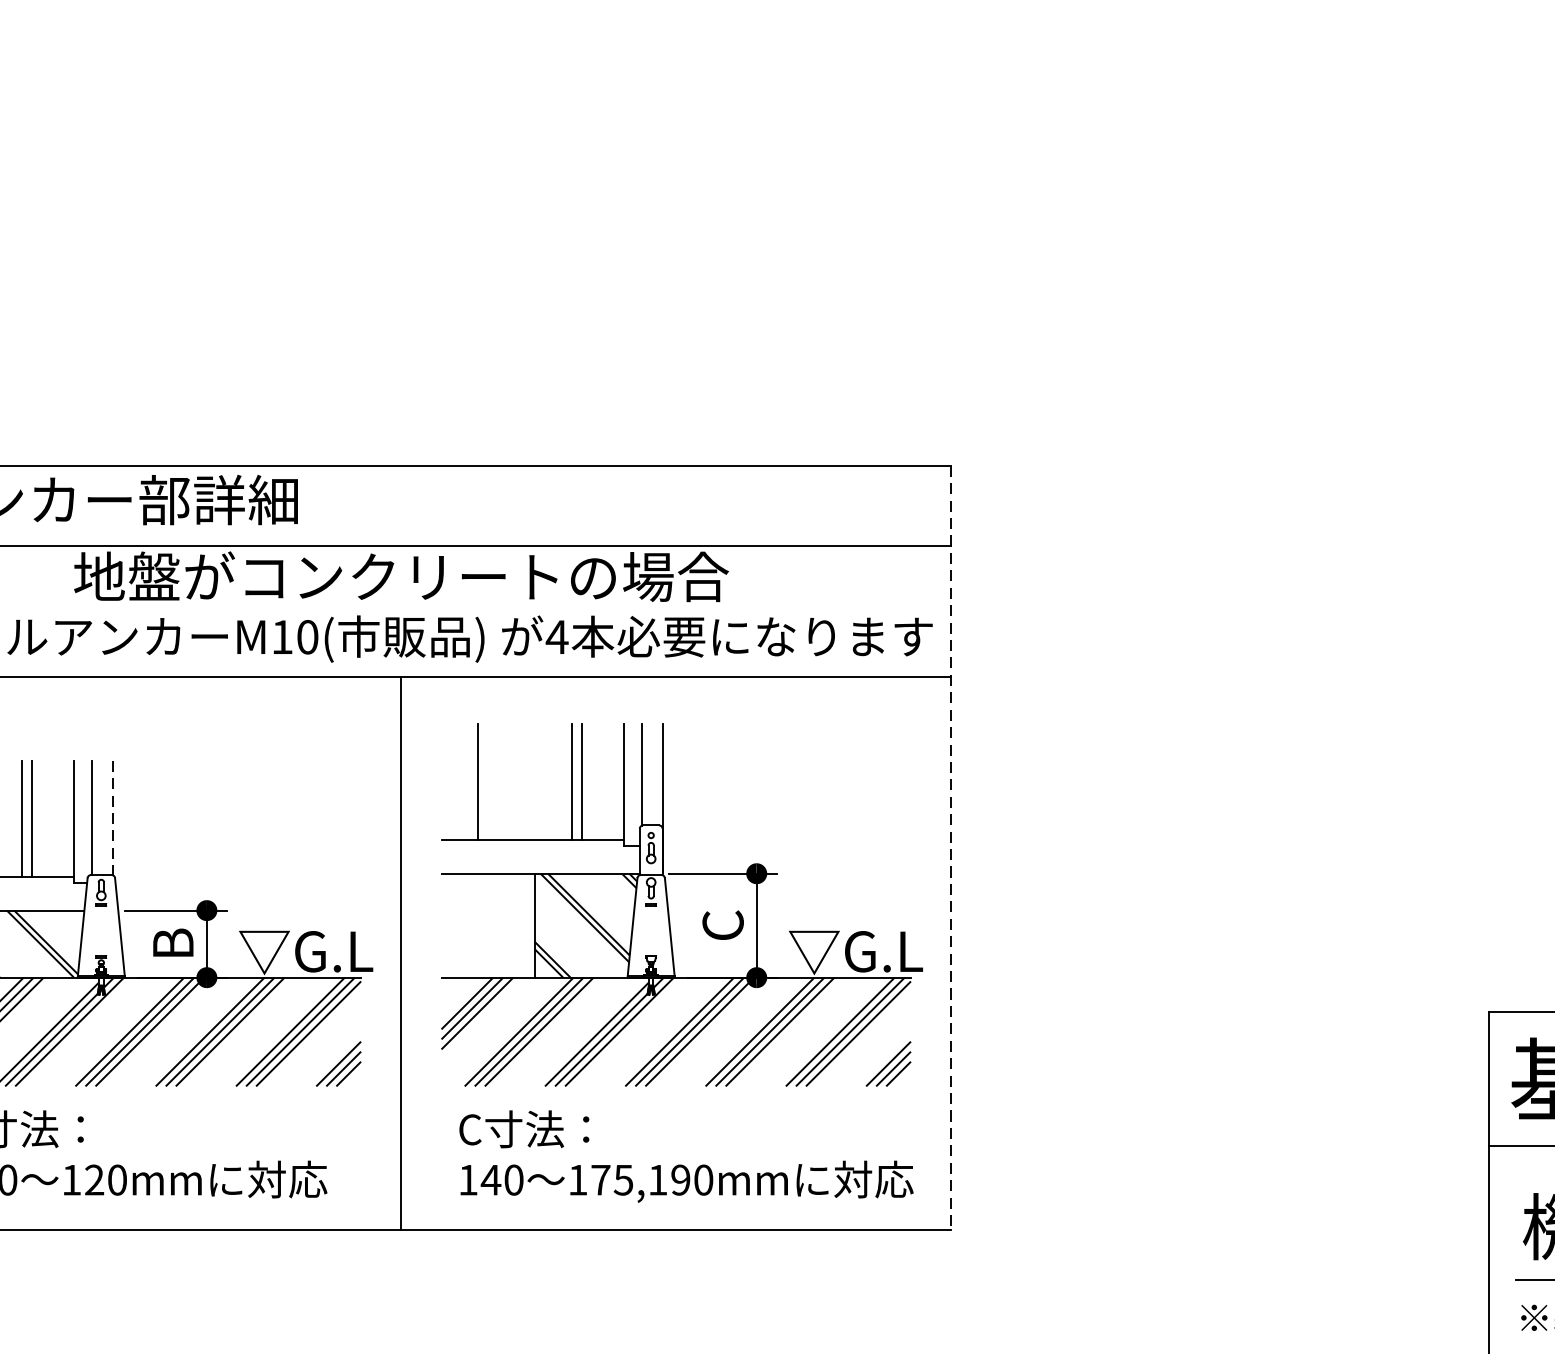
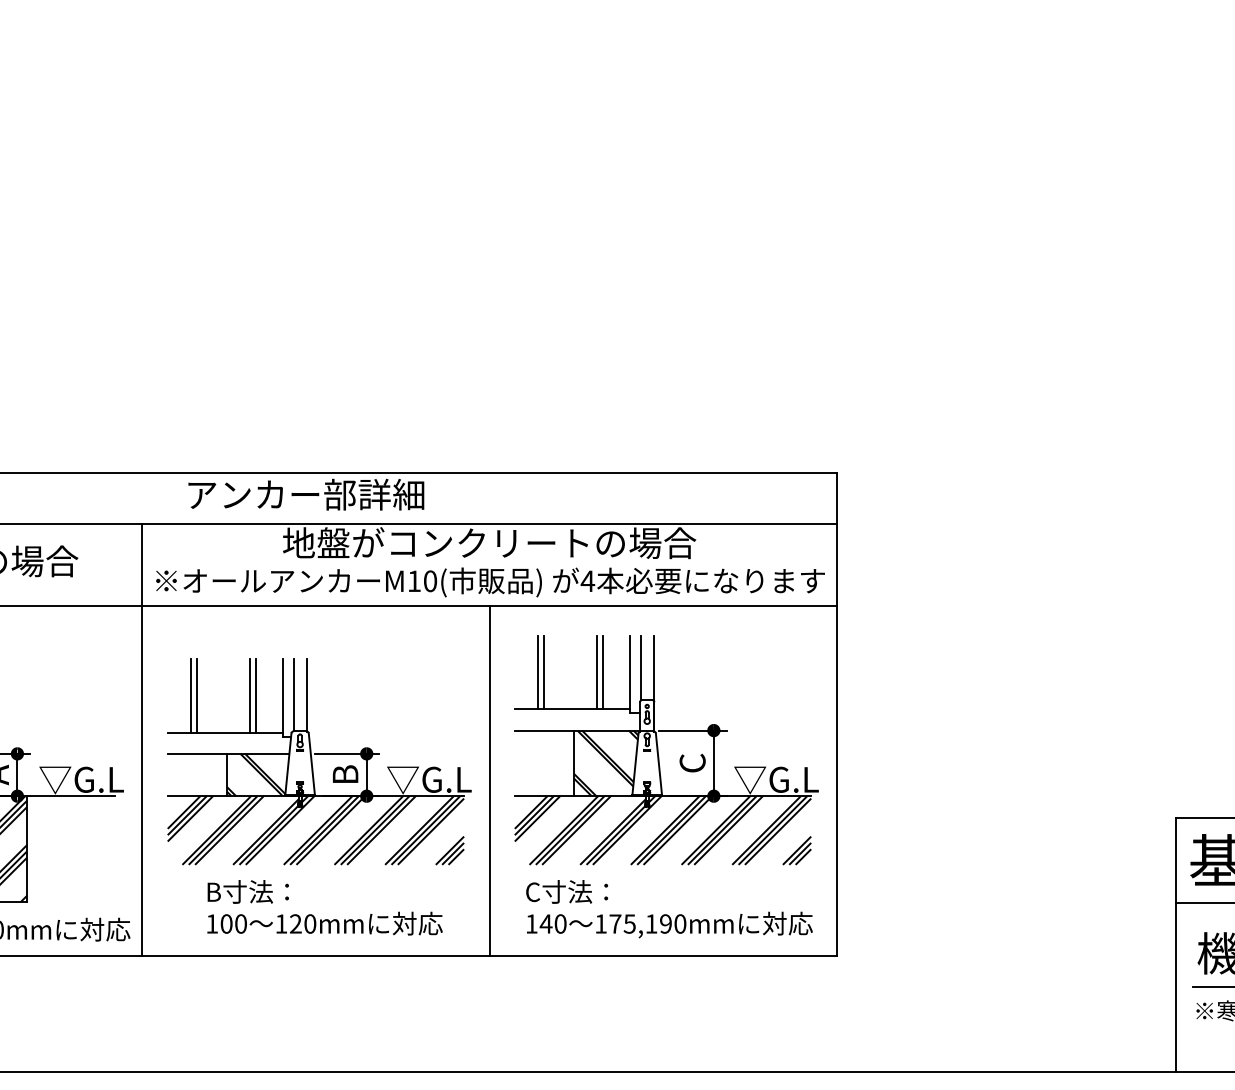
line: (488, 781) -> (544, 672), added
line: (113, 818) -> (307, 695), dashed -> solid
line: (951, 848) -> (836, 714), dashed -> solid

